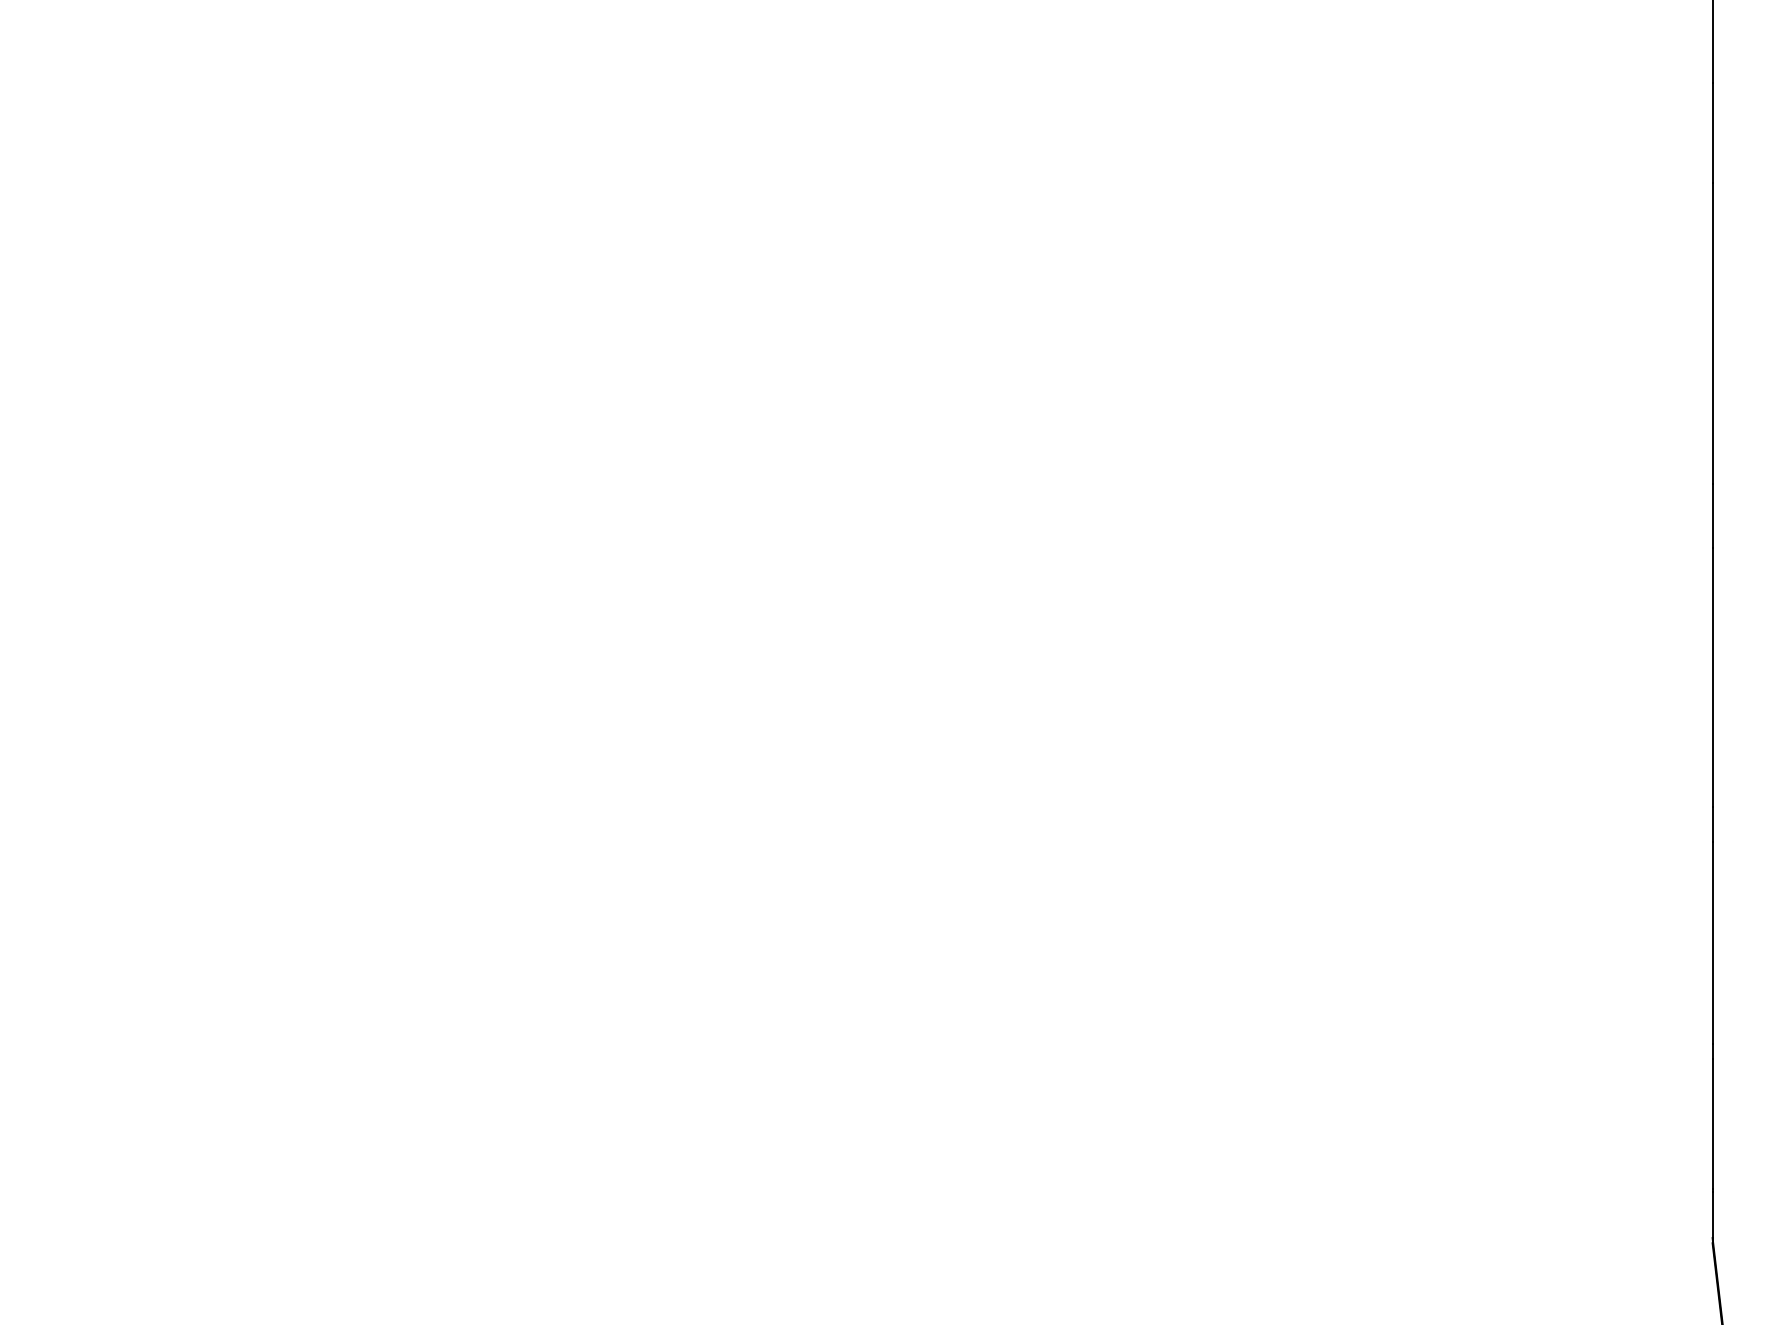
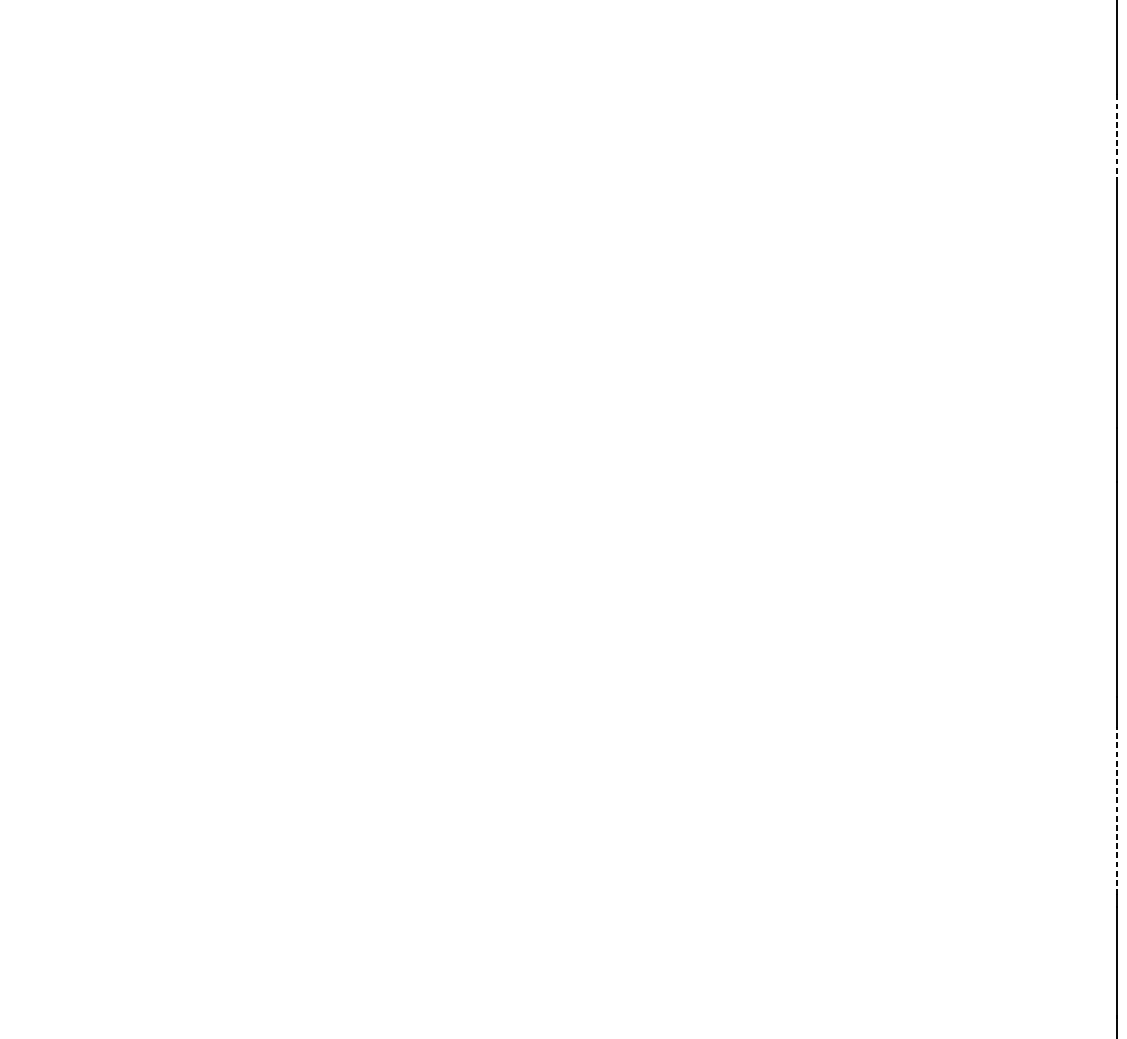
line: (1712, 133) -> (1116, 136), solid -> dashed
line: (1712, 943) -> (1116, 811), solid -> dashed

